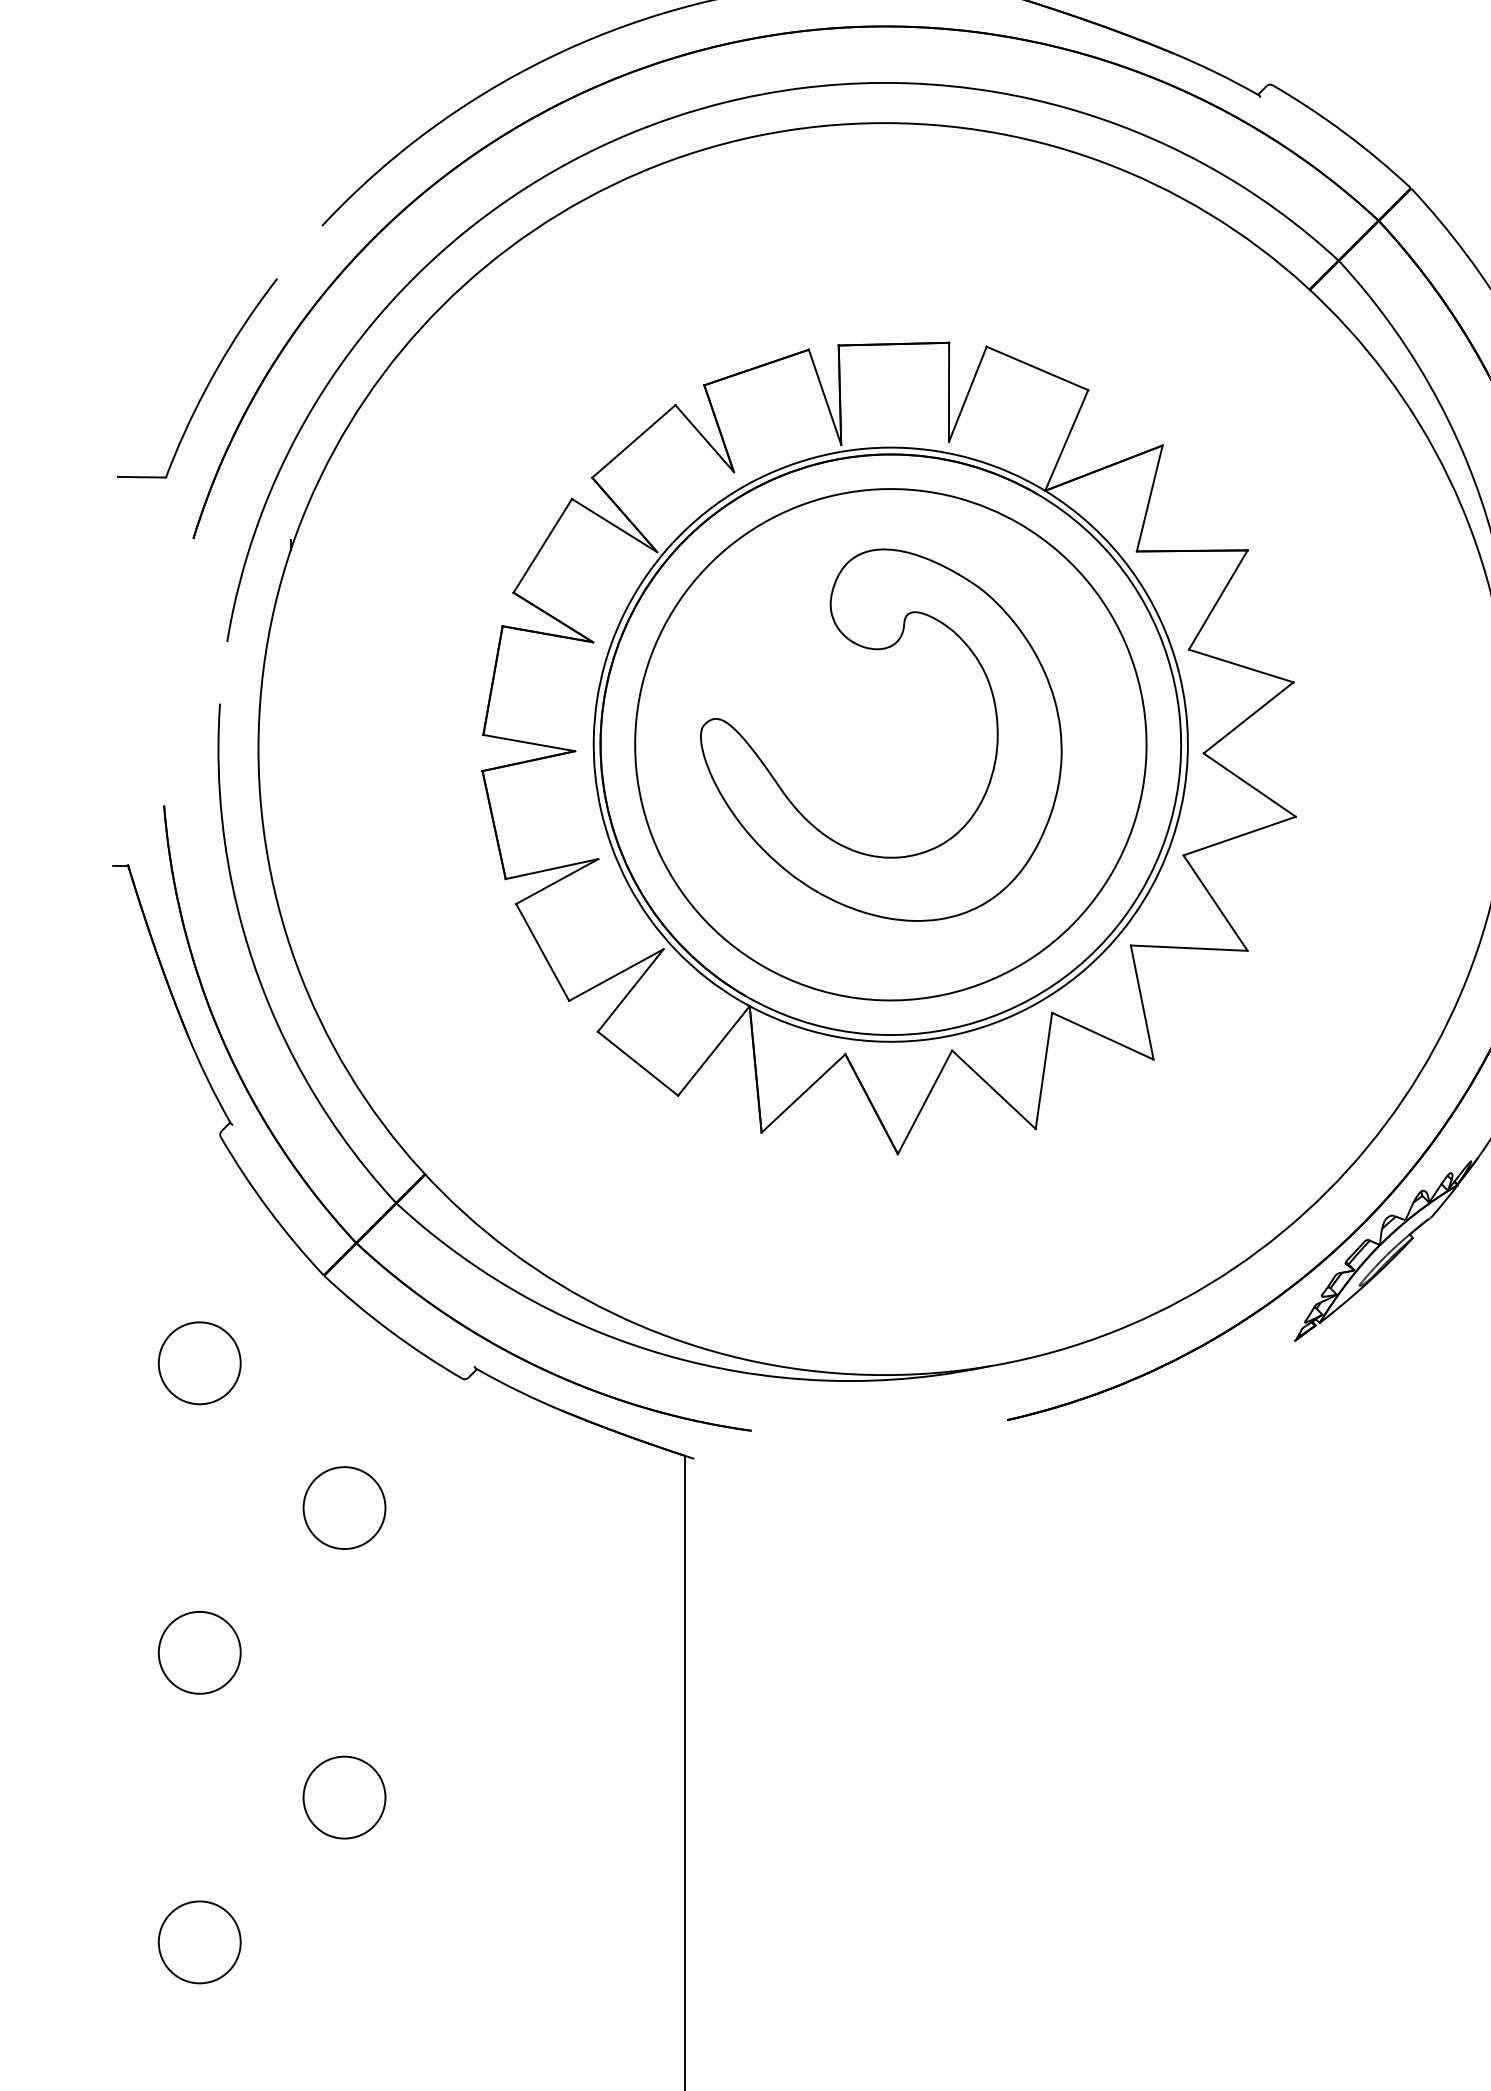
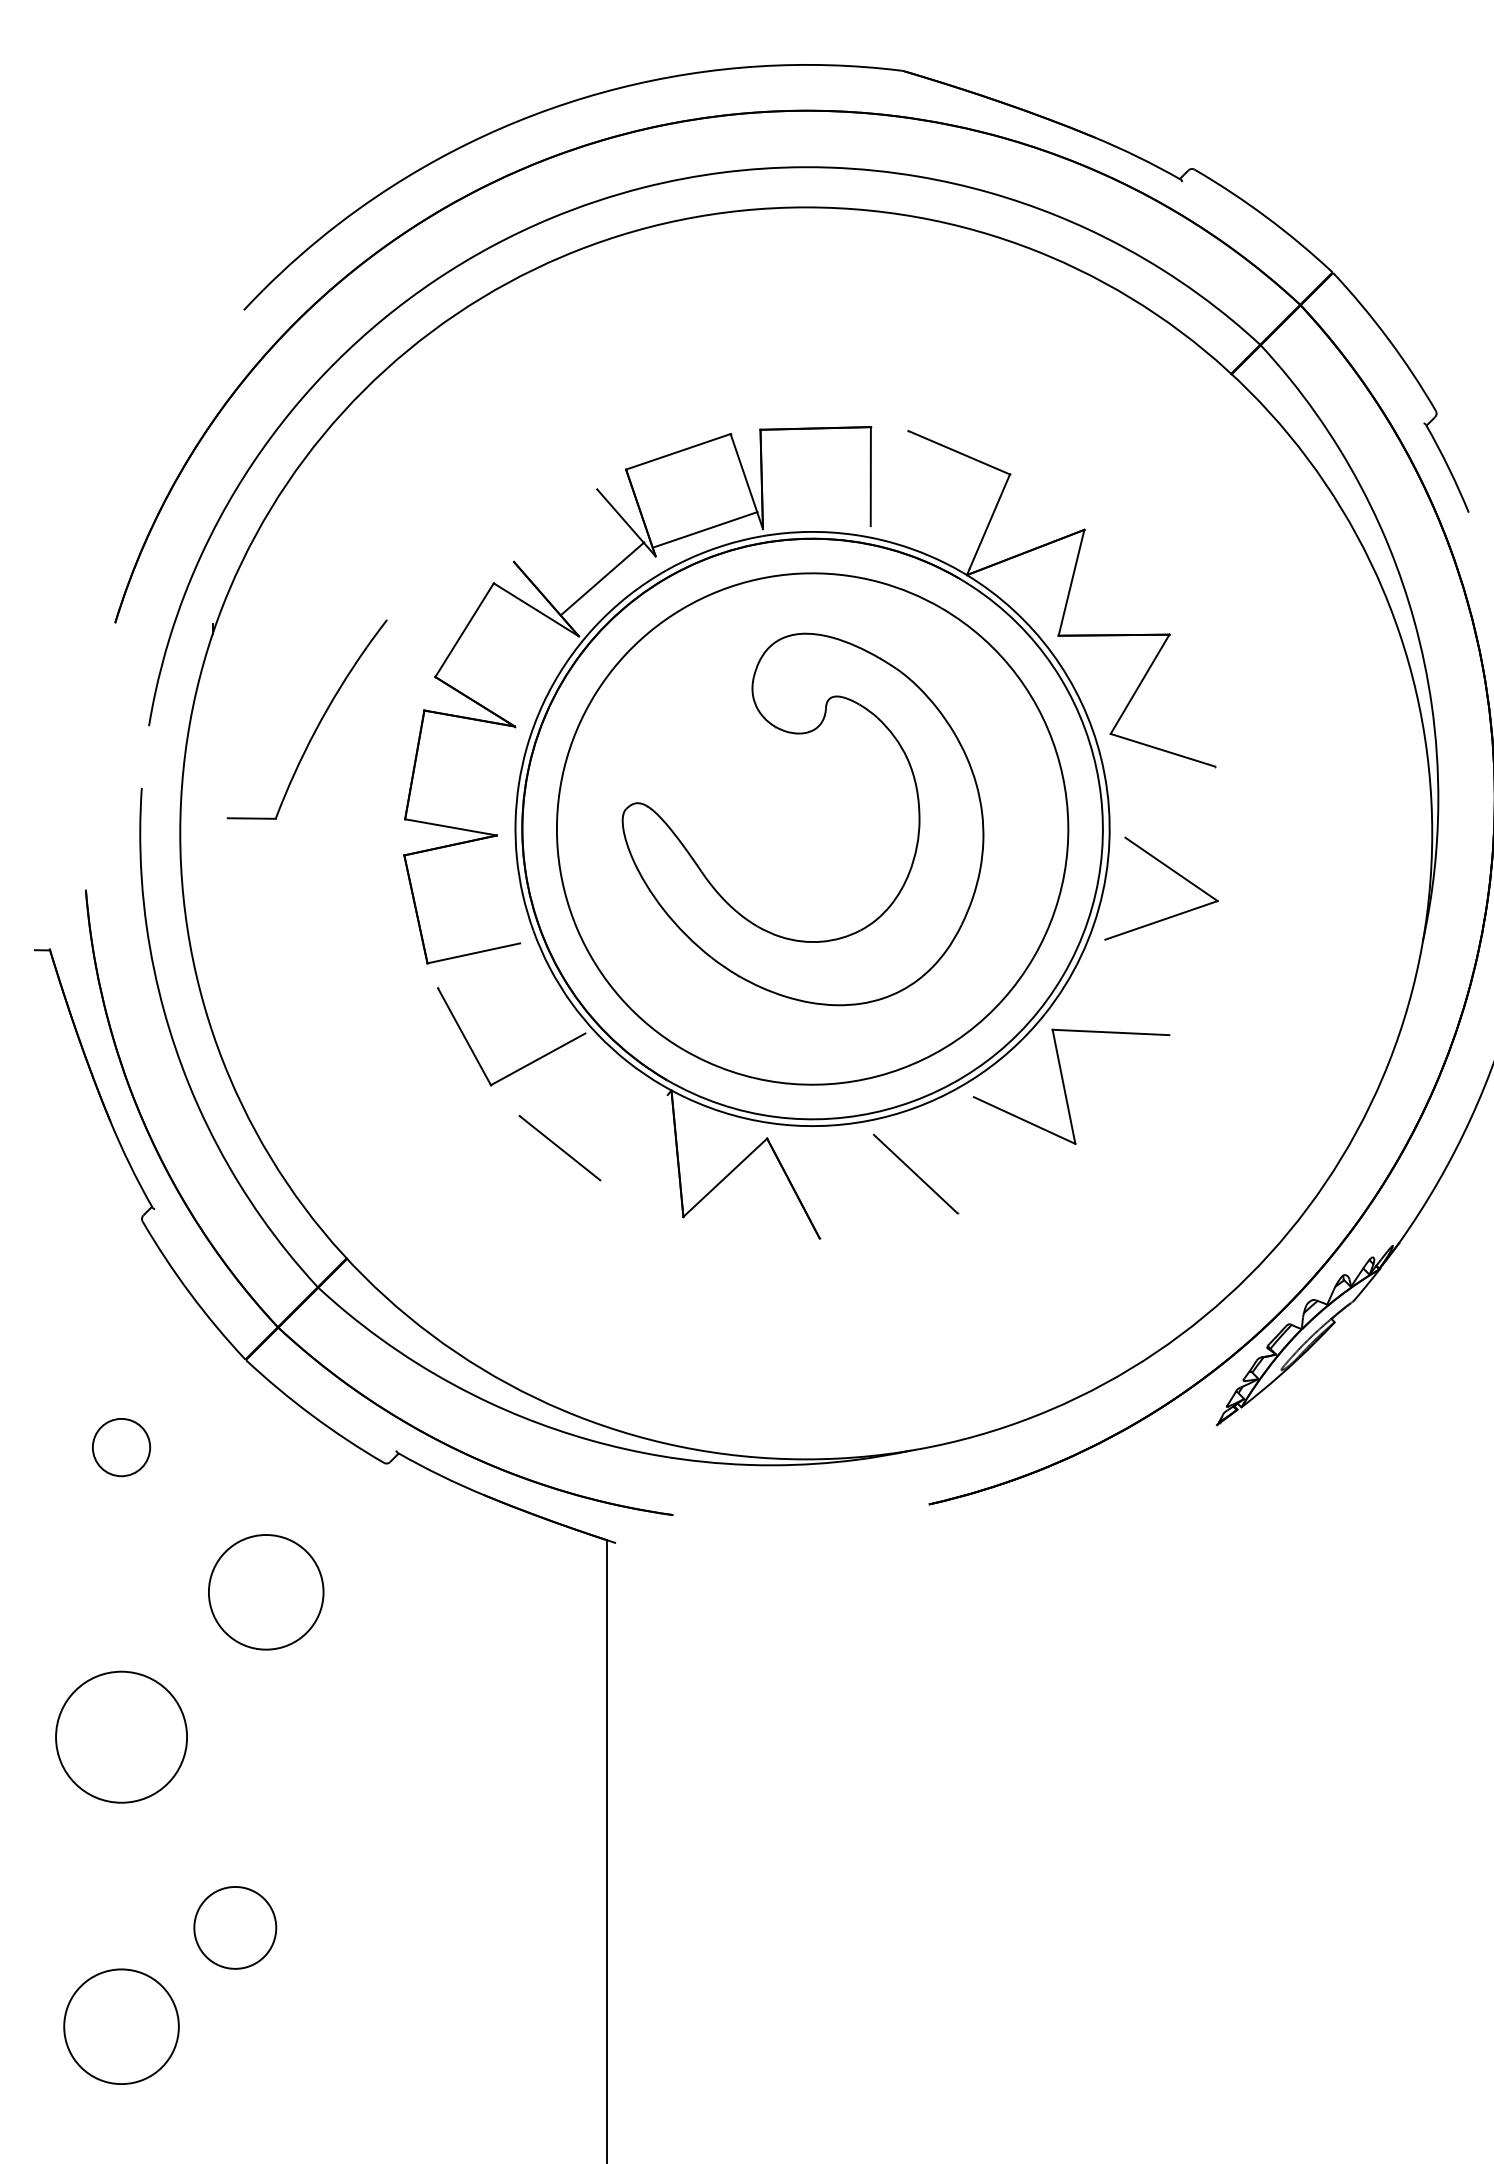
line: (756, 367) -> (705, 529), moved
part: (207, 383) -> (317, 724), moved
line: (967, 394) -> (889, 478), removed
line: (633, 441) -> (602, 578), moved
line: (1248, 717) -> (1170, 801), removed
line: (557, 881) -> (479, 965), removed
line: (1215, 903) -> (1137, 987), removed
line: (630, 990) -> (552, 1074), removed
line: (711, 1053) -> (633, 1137), removed
line: (1043, 1071) -> (965, 1155), removed
line: (924, 1102) -> (846, 1186), removed
circle: (199, 1363) -> (121, 1447), size x0.7
circle: (344, 1508) -> (266, 1592), size x1.4
circle: (199, 1652) -> (121, 1736), size x1.6
circle: (344, 1797) -> (235, 1927), moved
circle: (199, 1942) -> (121, 2026), size x1.4

